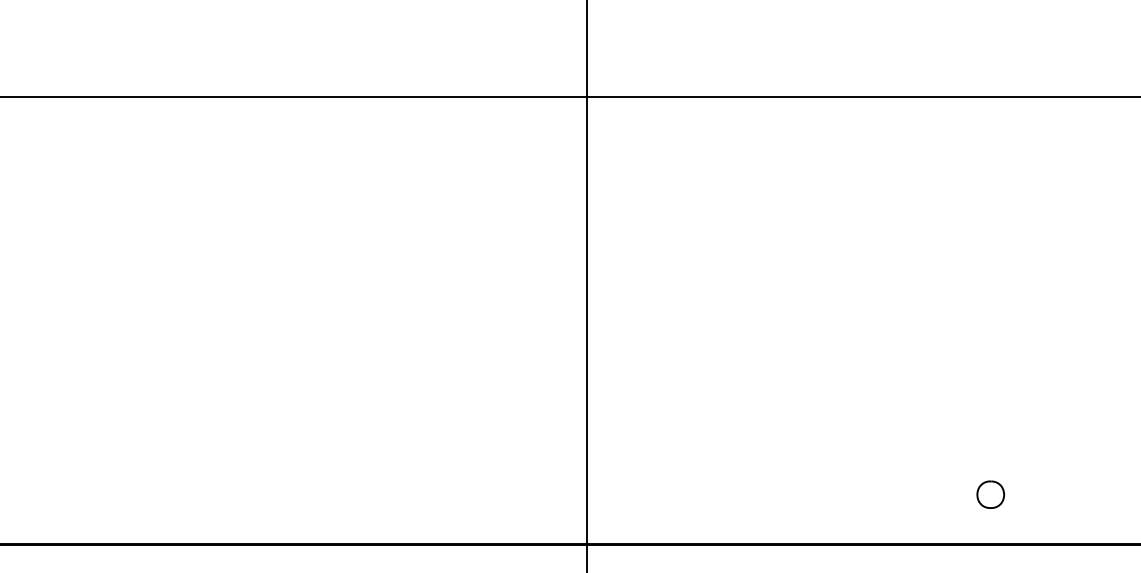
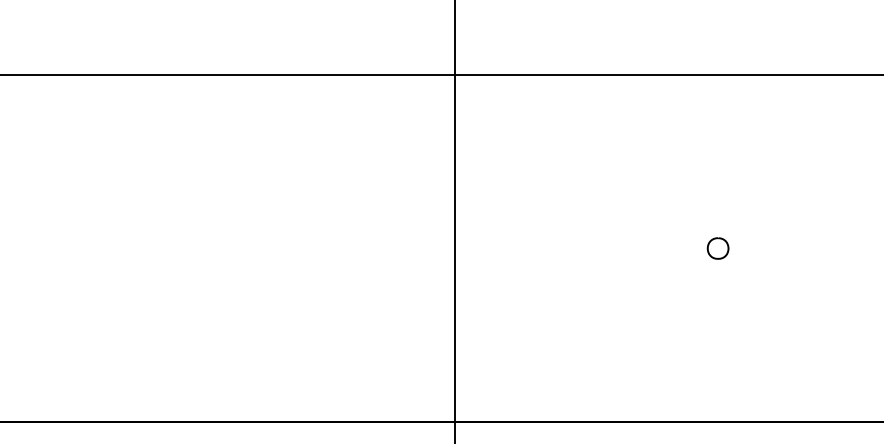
part: (990, 494) -> (717, 248), moved

